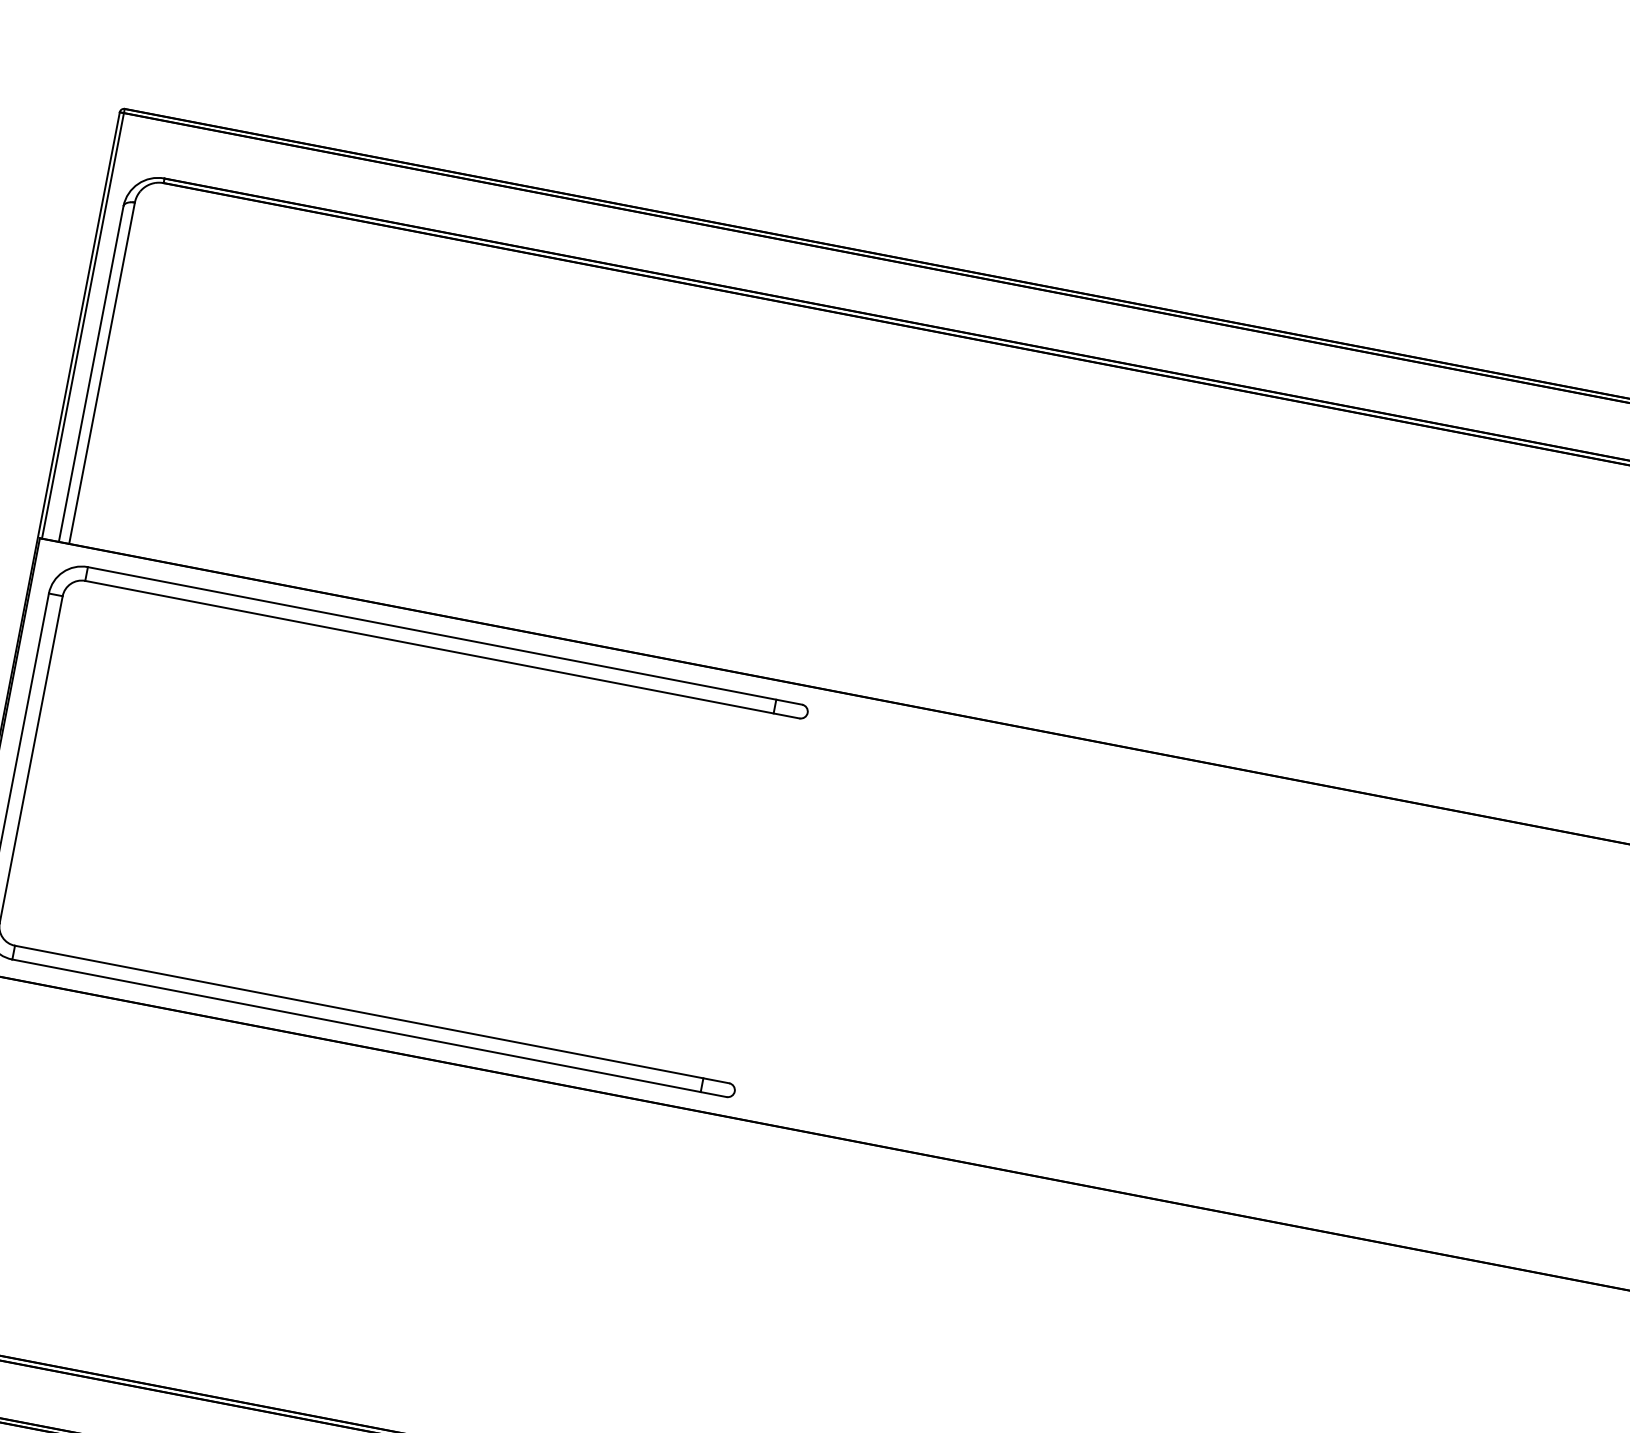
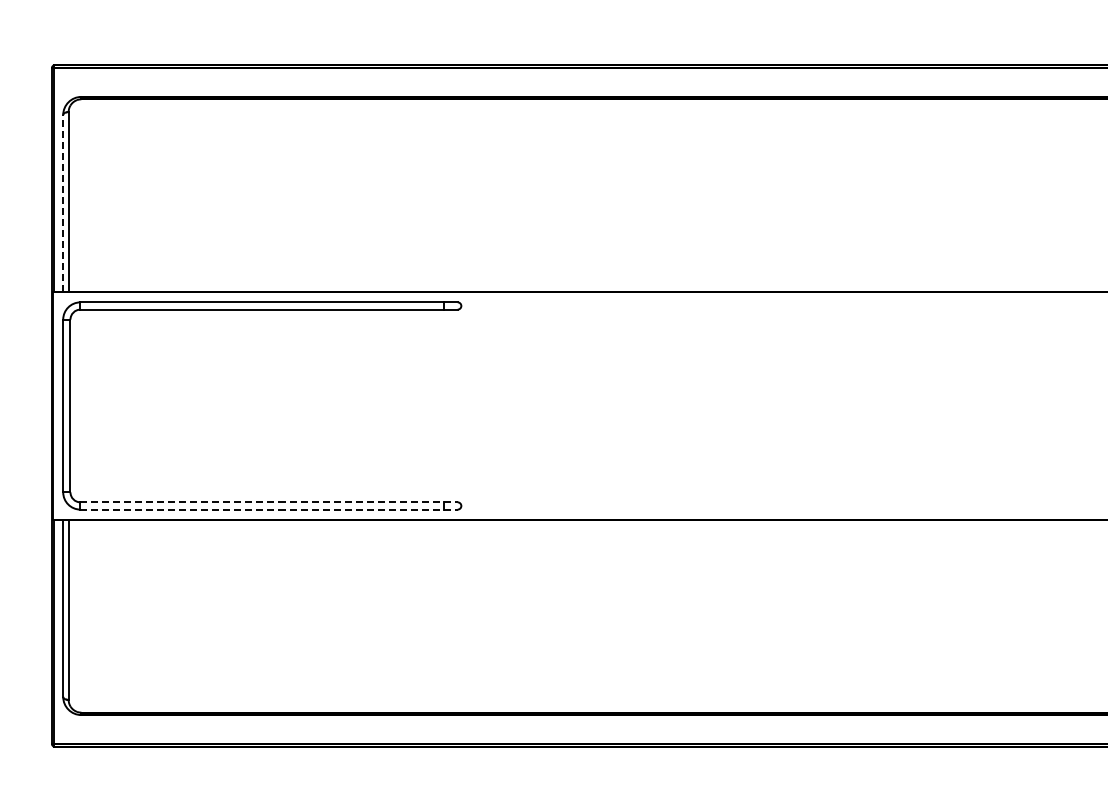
line: (91, 373) -> (63, 203), solid -> dashed
line: (372, 1014) -> (269, 502), solid -> dashed
line: (370, 1028) -> (269, 509), solid -> dashed

